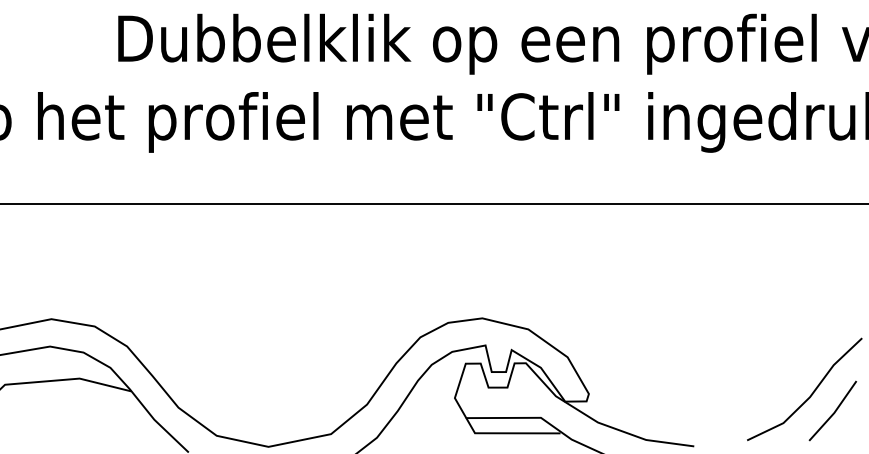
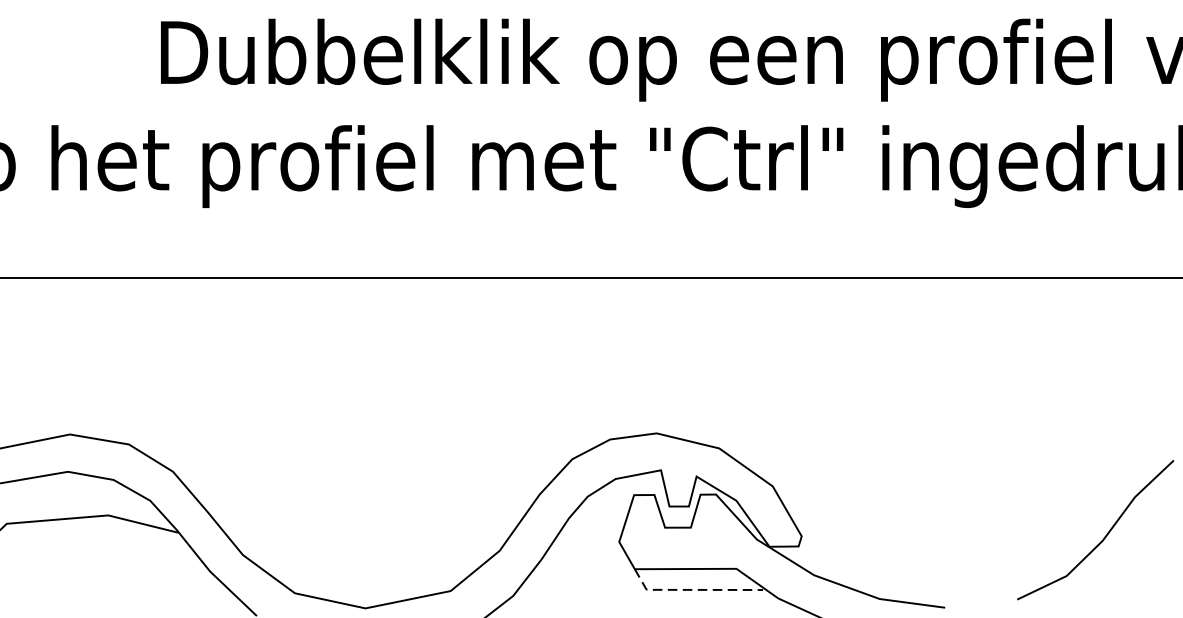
line: (834, 410) -> (1136, 558), removed
line: (508, 433) -> (692, 590), solid -> dashed

